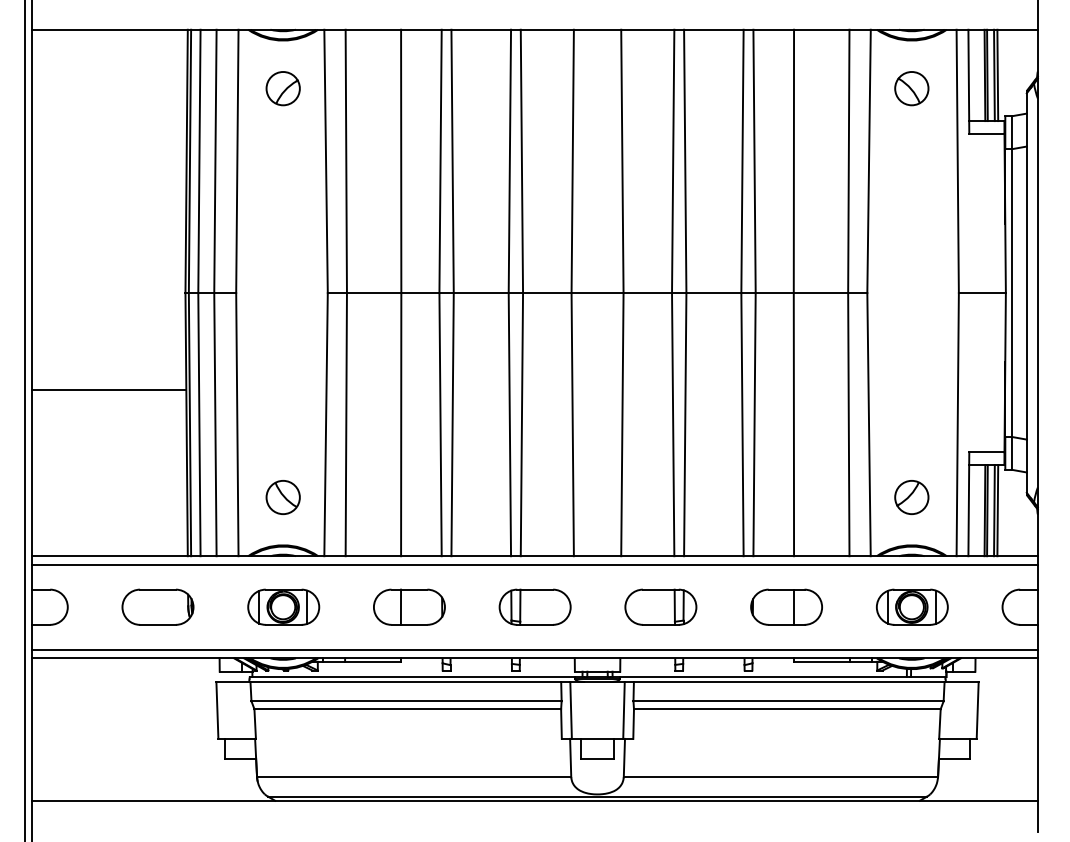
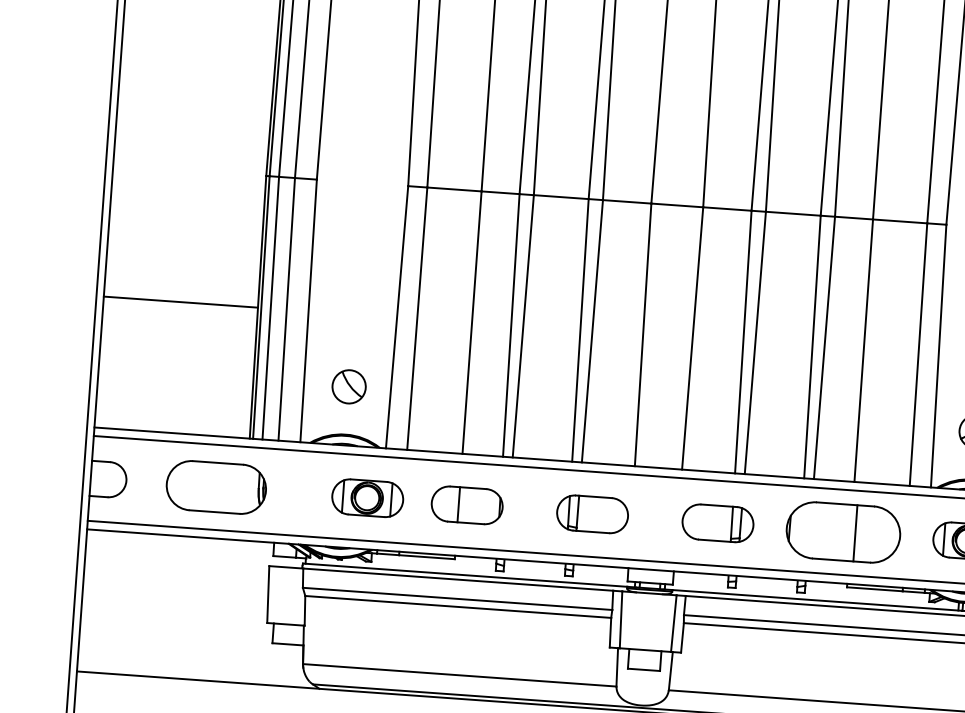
line: (109, 390) -> (181, 302), moved
part: (157, 606) -> (215, 486), size x1.4
part: (283, 606) -> (367, 497), moved
part: (786, 606) -> (843, 531), size x1.6

